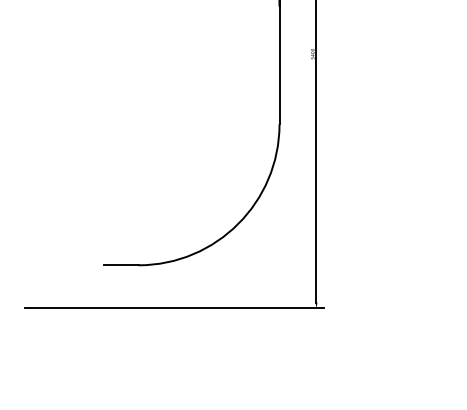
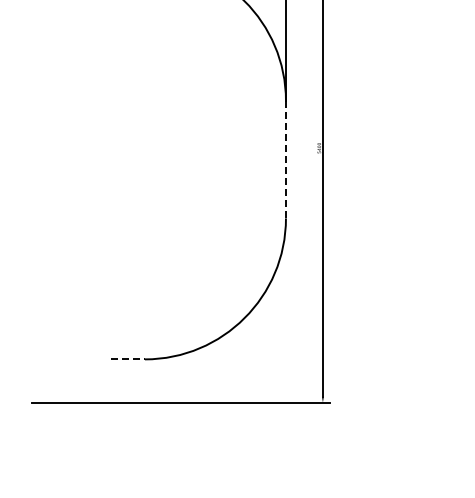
line: (279, 65) -> (285, 159), solid -> dashed
line: (122, 265) -> (128, 359), solid -> dashed

